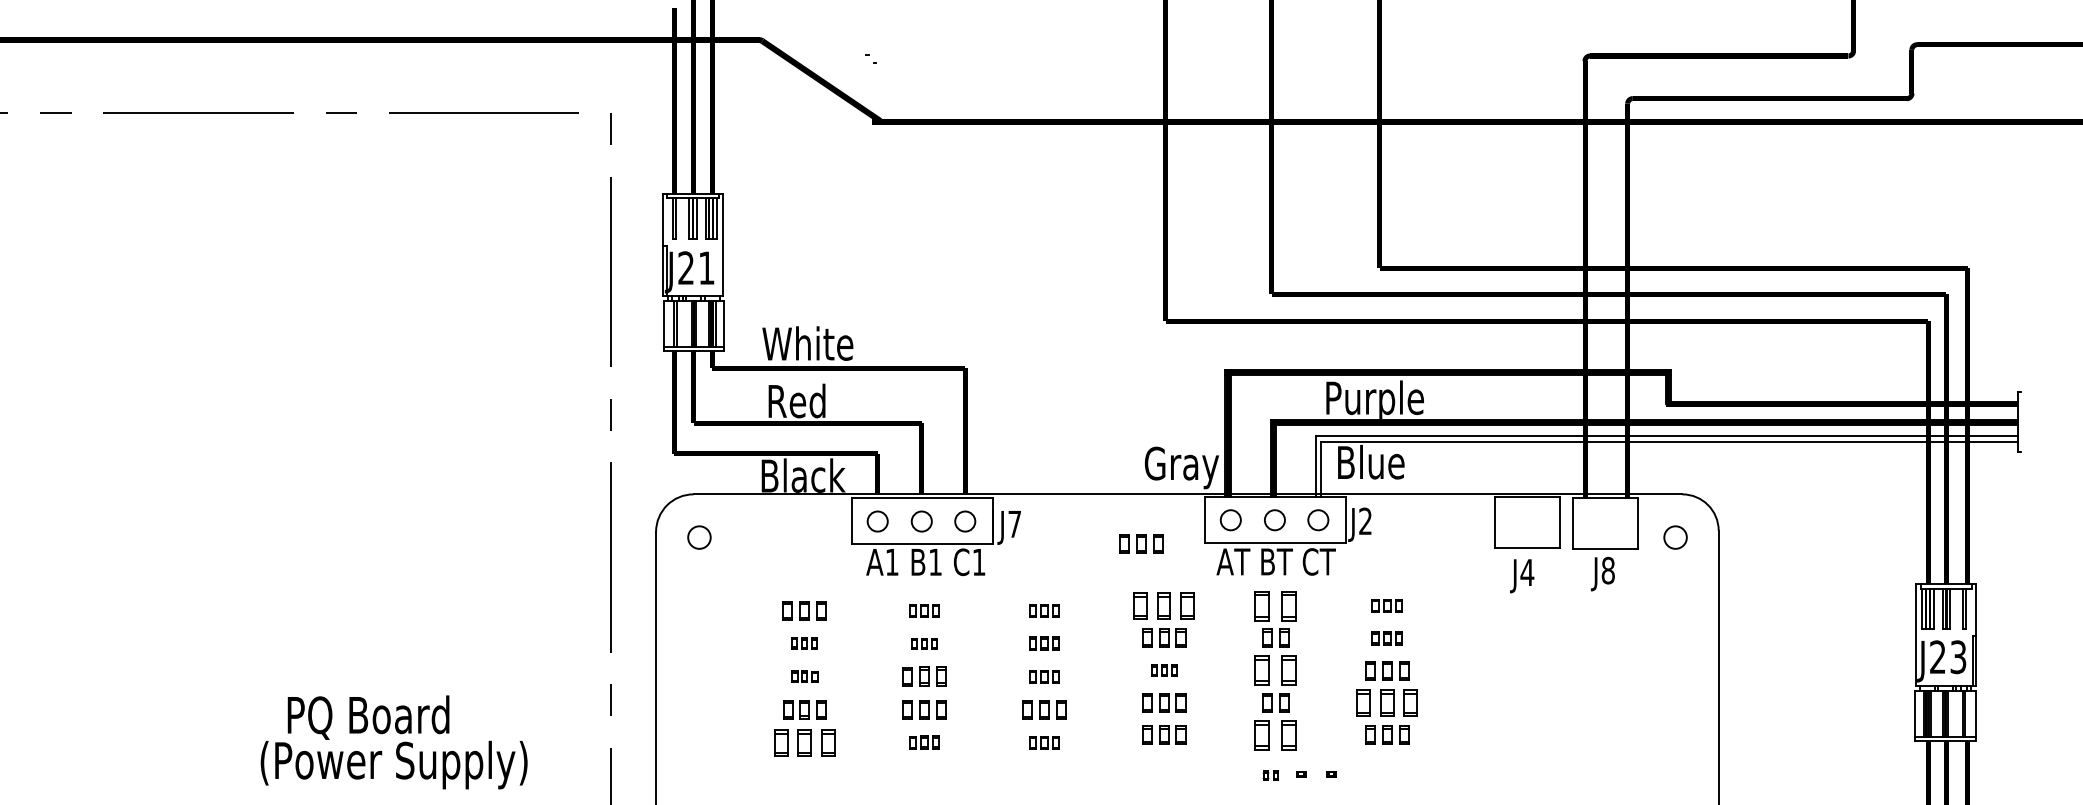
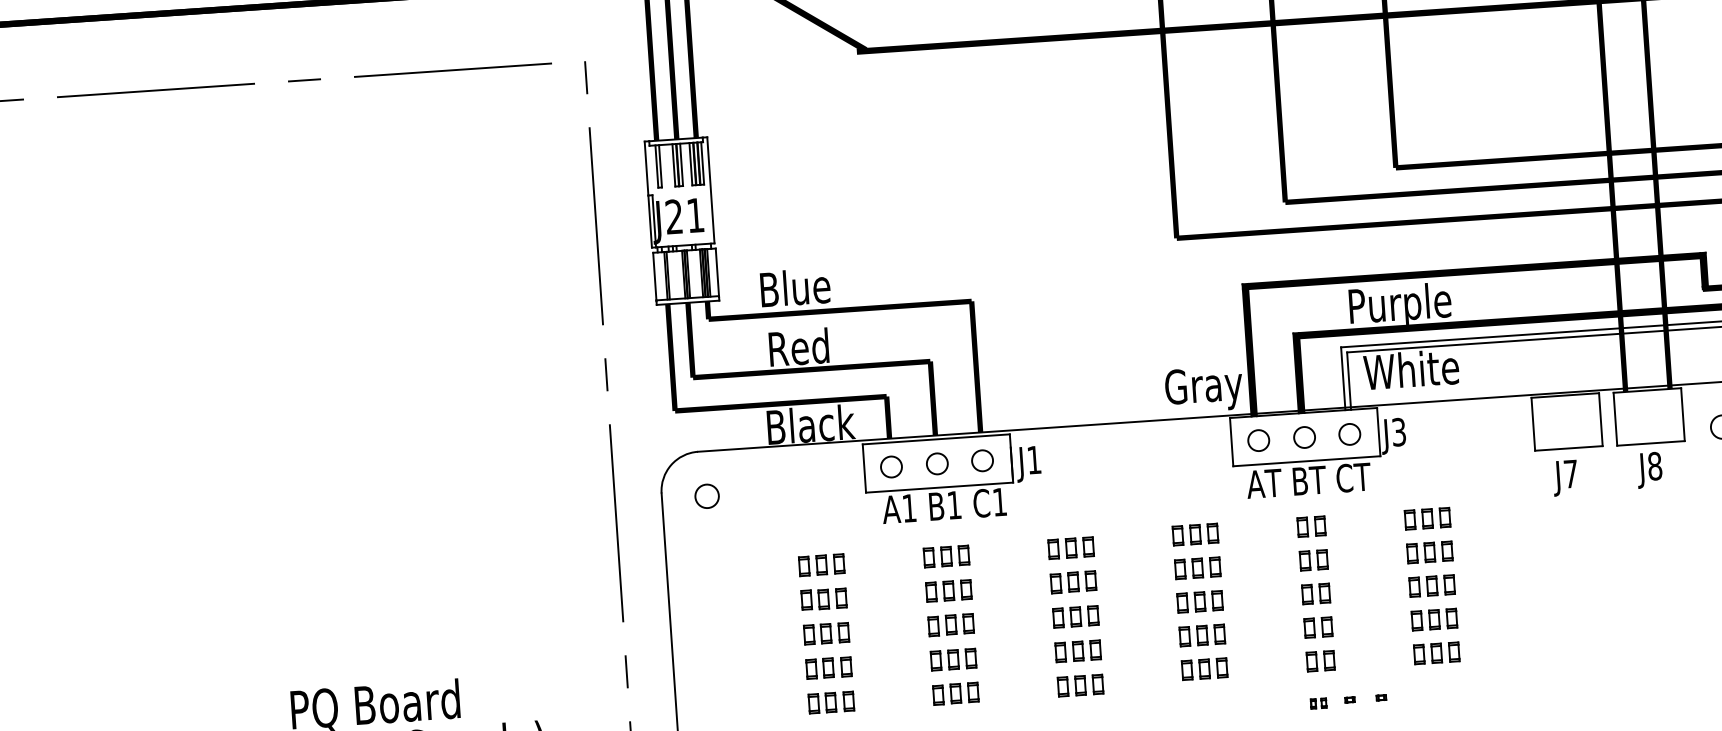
text: (807, 343) -> (805, 286), White -> Blue
text: (1381, 462) -> (1411, 369), Blue -> White
text: (1365, 521) -> (1398, 432), J2 -> J3
text: (1014, 524) -> (1033, 460), J7 -> J1
part: (1141, 543) -> (1167, 471), removed
text: (1527, 572) -> (1571, 473), J4 -> J7
part: (1164, 605) -> (1195, 534), size x0.71
part: (1275, 605) -> (1311, 526), size x0.62
part: (1387, 605) -> (1427, 518), size x1.43
part: (924, 610) -> (946, 556), size x1.43
part: (1044, 610) -> (1071, 547), size x1.43
part: (1387, 637) -> (1430, 551), size x1.43
part: (804, 643) -> (823, 599), size x1.67
part: (924, 643) -> (948, 590), size x1.67
part: (1044, 643) -> (1073, 582), size x1.43
part: (1164, 670) -> (1200, 601), size x1.67
part: (1275, 670) -> (1315, 593), size x0.62
part: (804, 676) -> (826, 633), size x1.67
part: (1044, 676) -> (1075, 616), size x1.43
part: (1387, 702) -> (1434, 619), size x0.71
part: (1275, 734) -> (1320, 660), size x0.62
part: (804, 742) -> (830, 702), size x0.71
part: (924, 742) -> (955, 693), size x1.43
part: (1044, 742) -> (1080, 685), size x1.43

